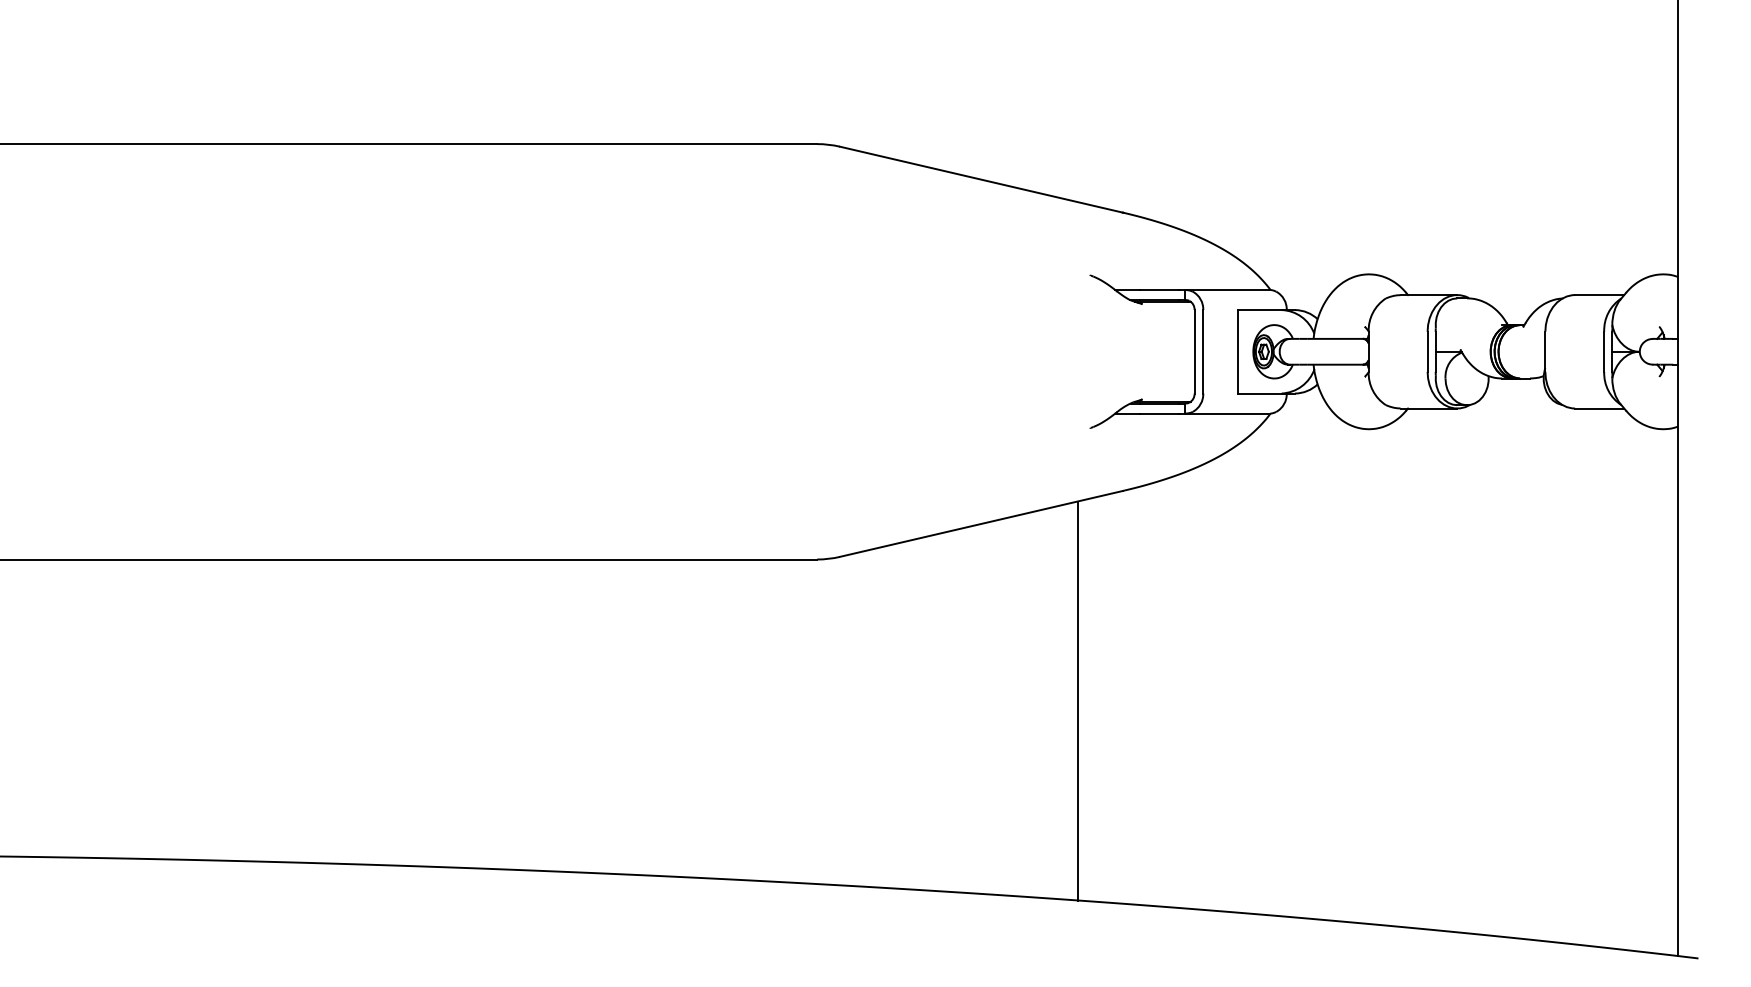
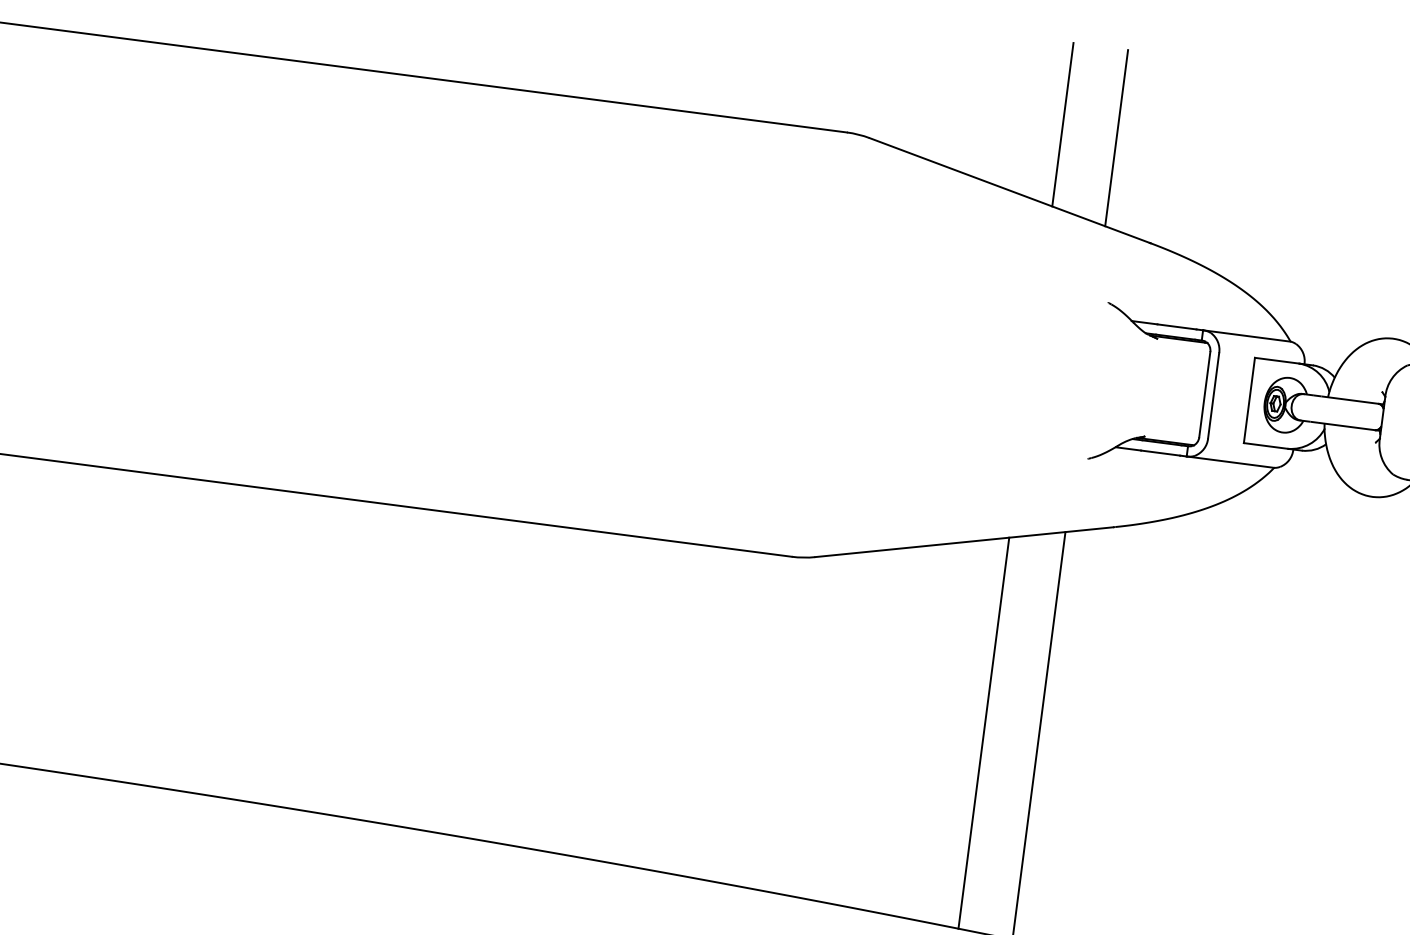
line: (1024, 109) -> (1063, 124), added
line: (1077, 115) -> (1116, 137), added
line: (1024, 704) -> (984, 732), added

